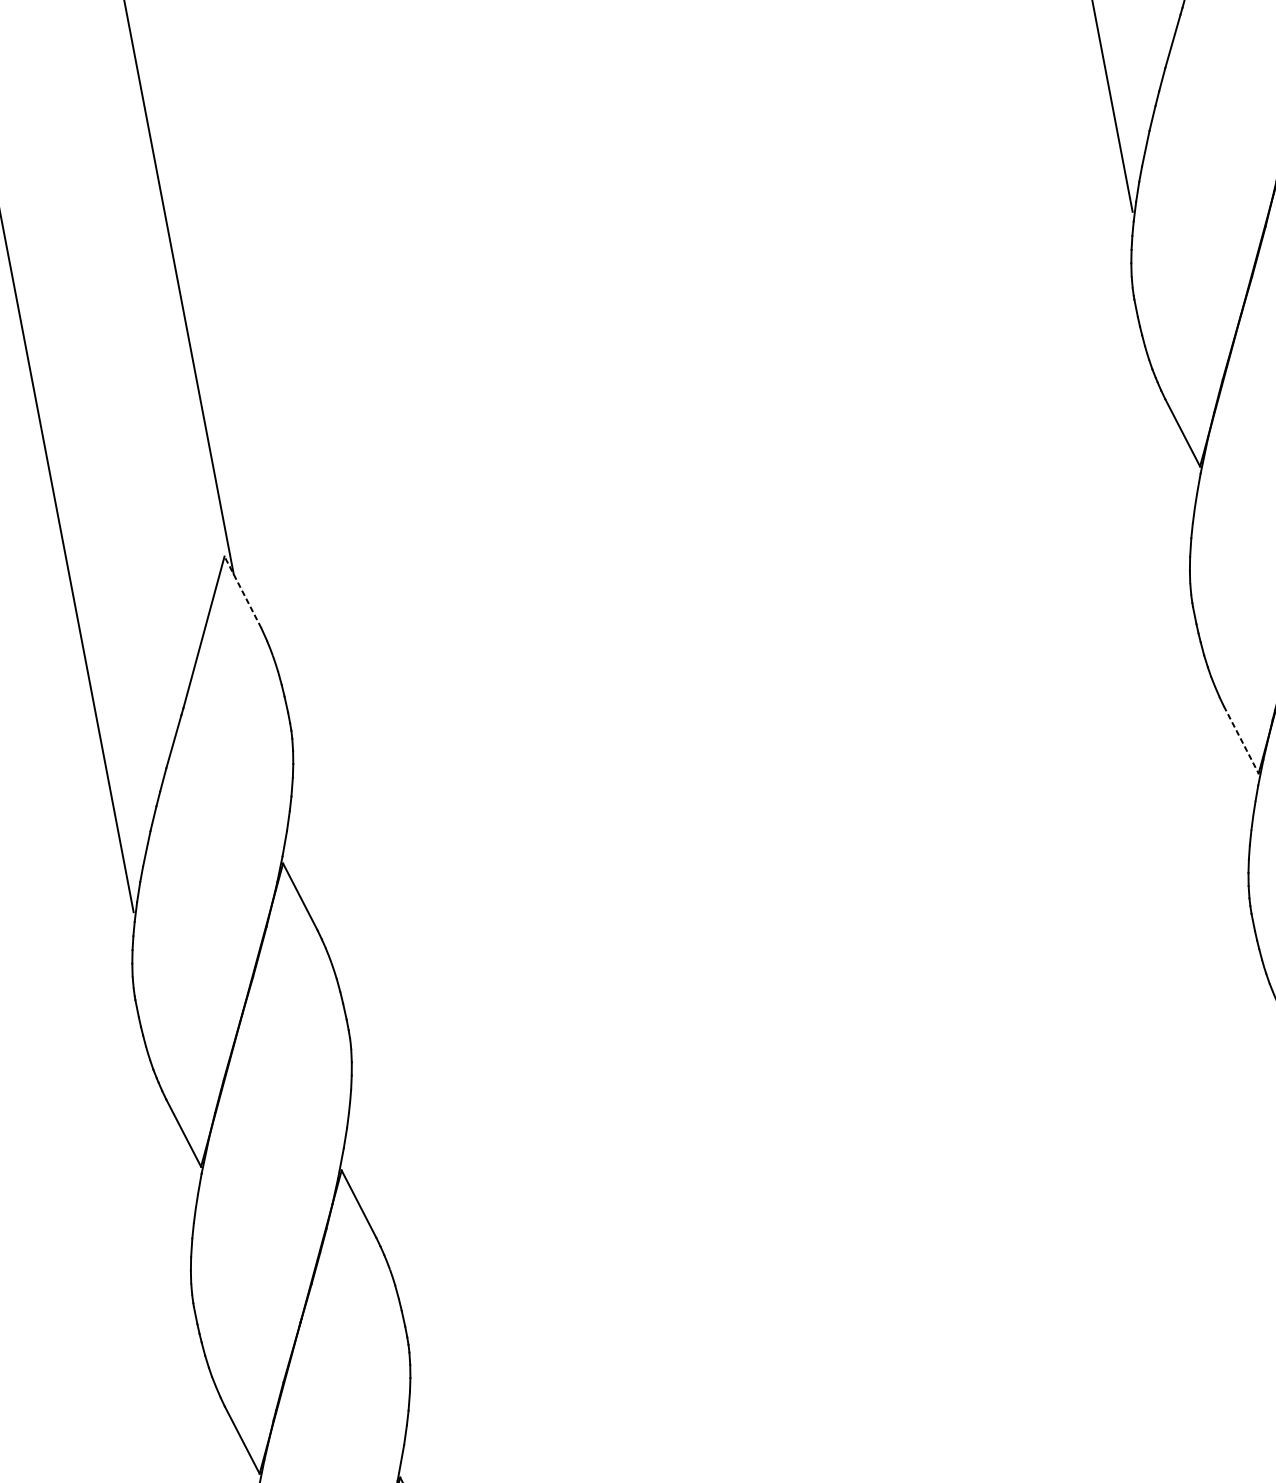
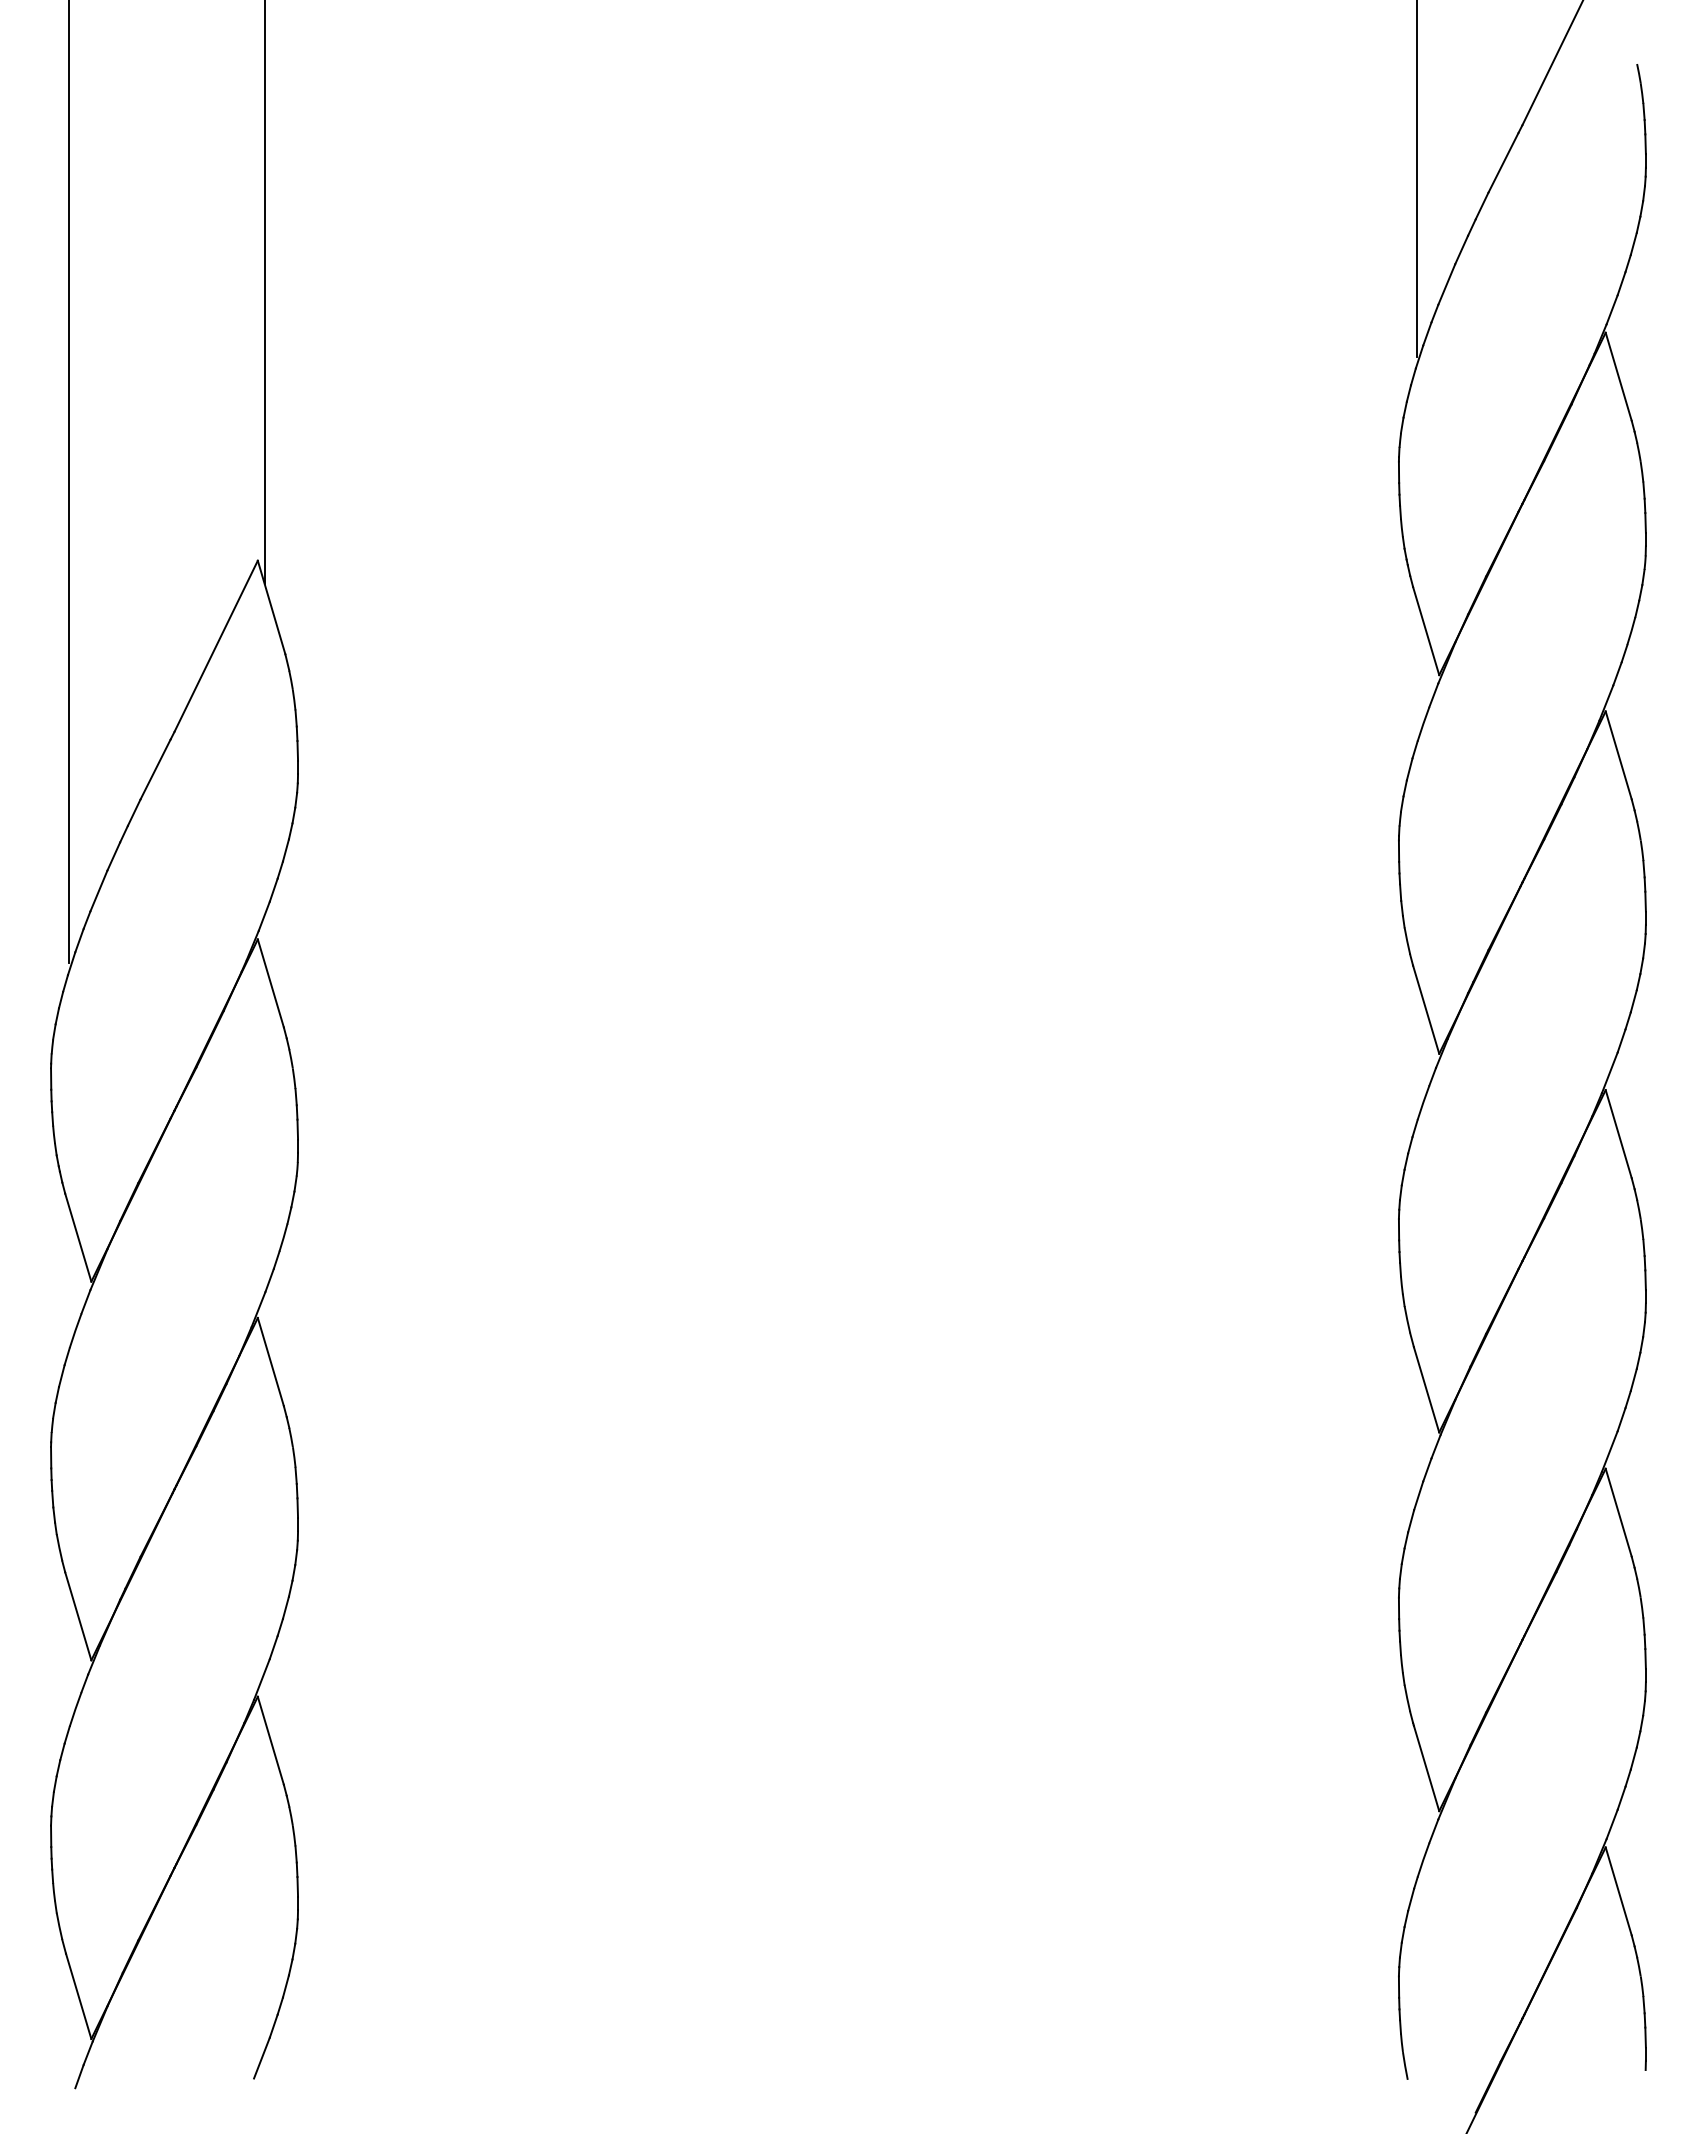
line: (242, 592) -> (271, 607), dashed -> solid
line: (1241, 739) -> (1426, 1009), dashed -> solid

